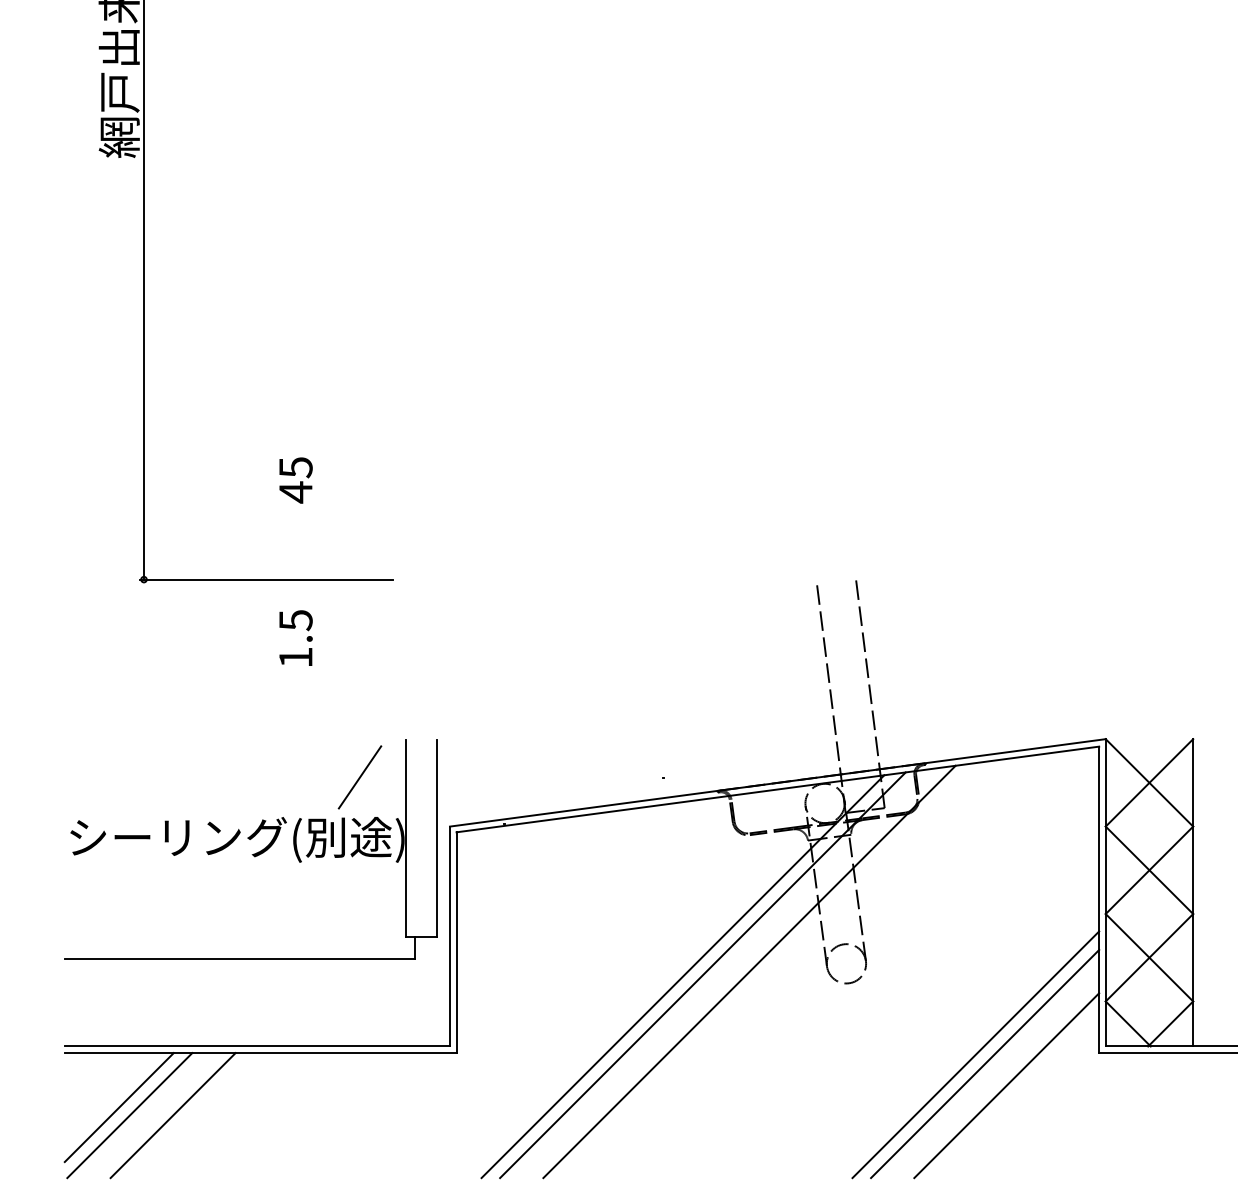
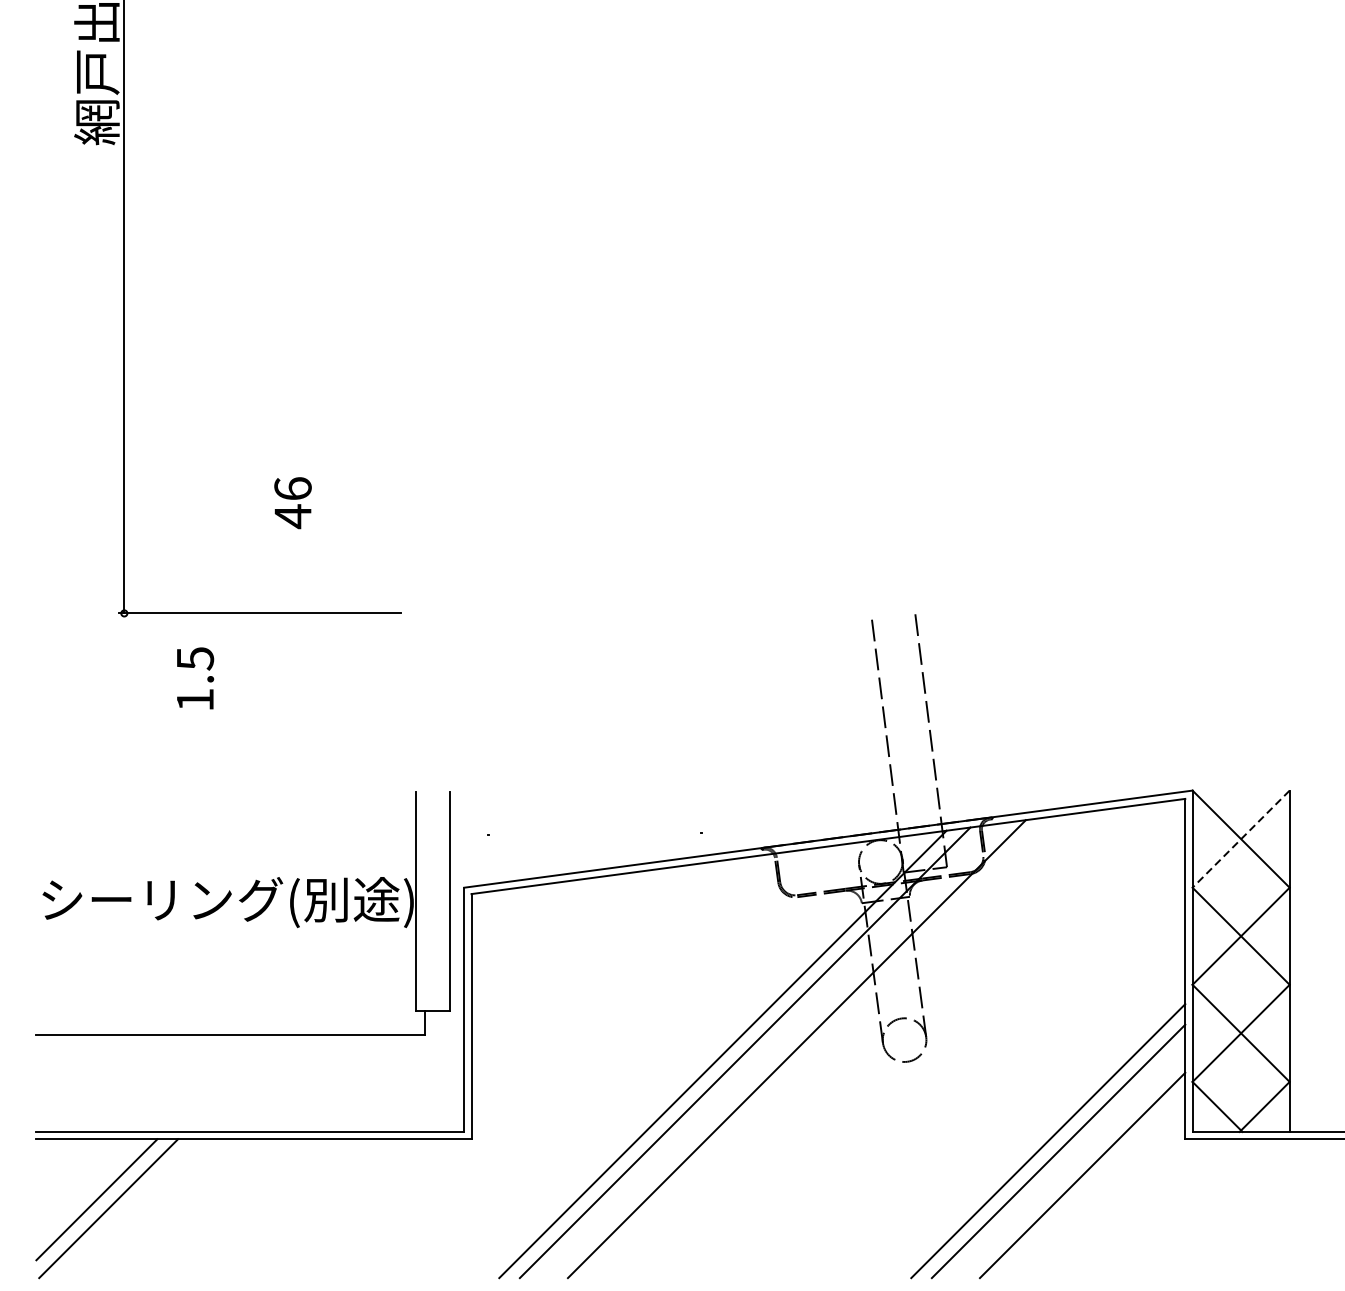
text: (295, 467) -> (292, 488), 45 -> 46
text: (295, 637) -> (194, 677), moved
line: (359, 777) -> (363, 833), removed
line: (1149, 782) -> (1241, 838), solid -> dashed
line: (172, 1115) -> (156, 1208), removed

